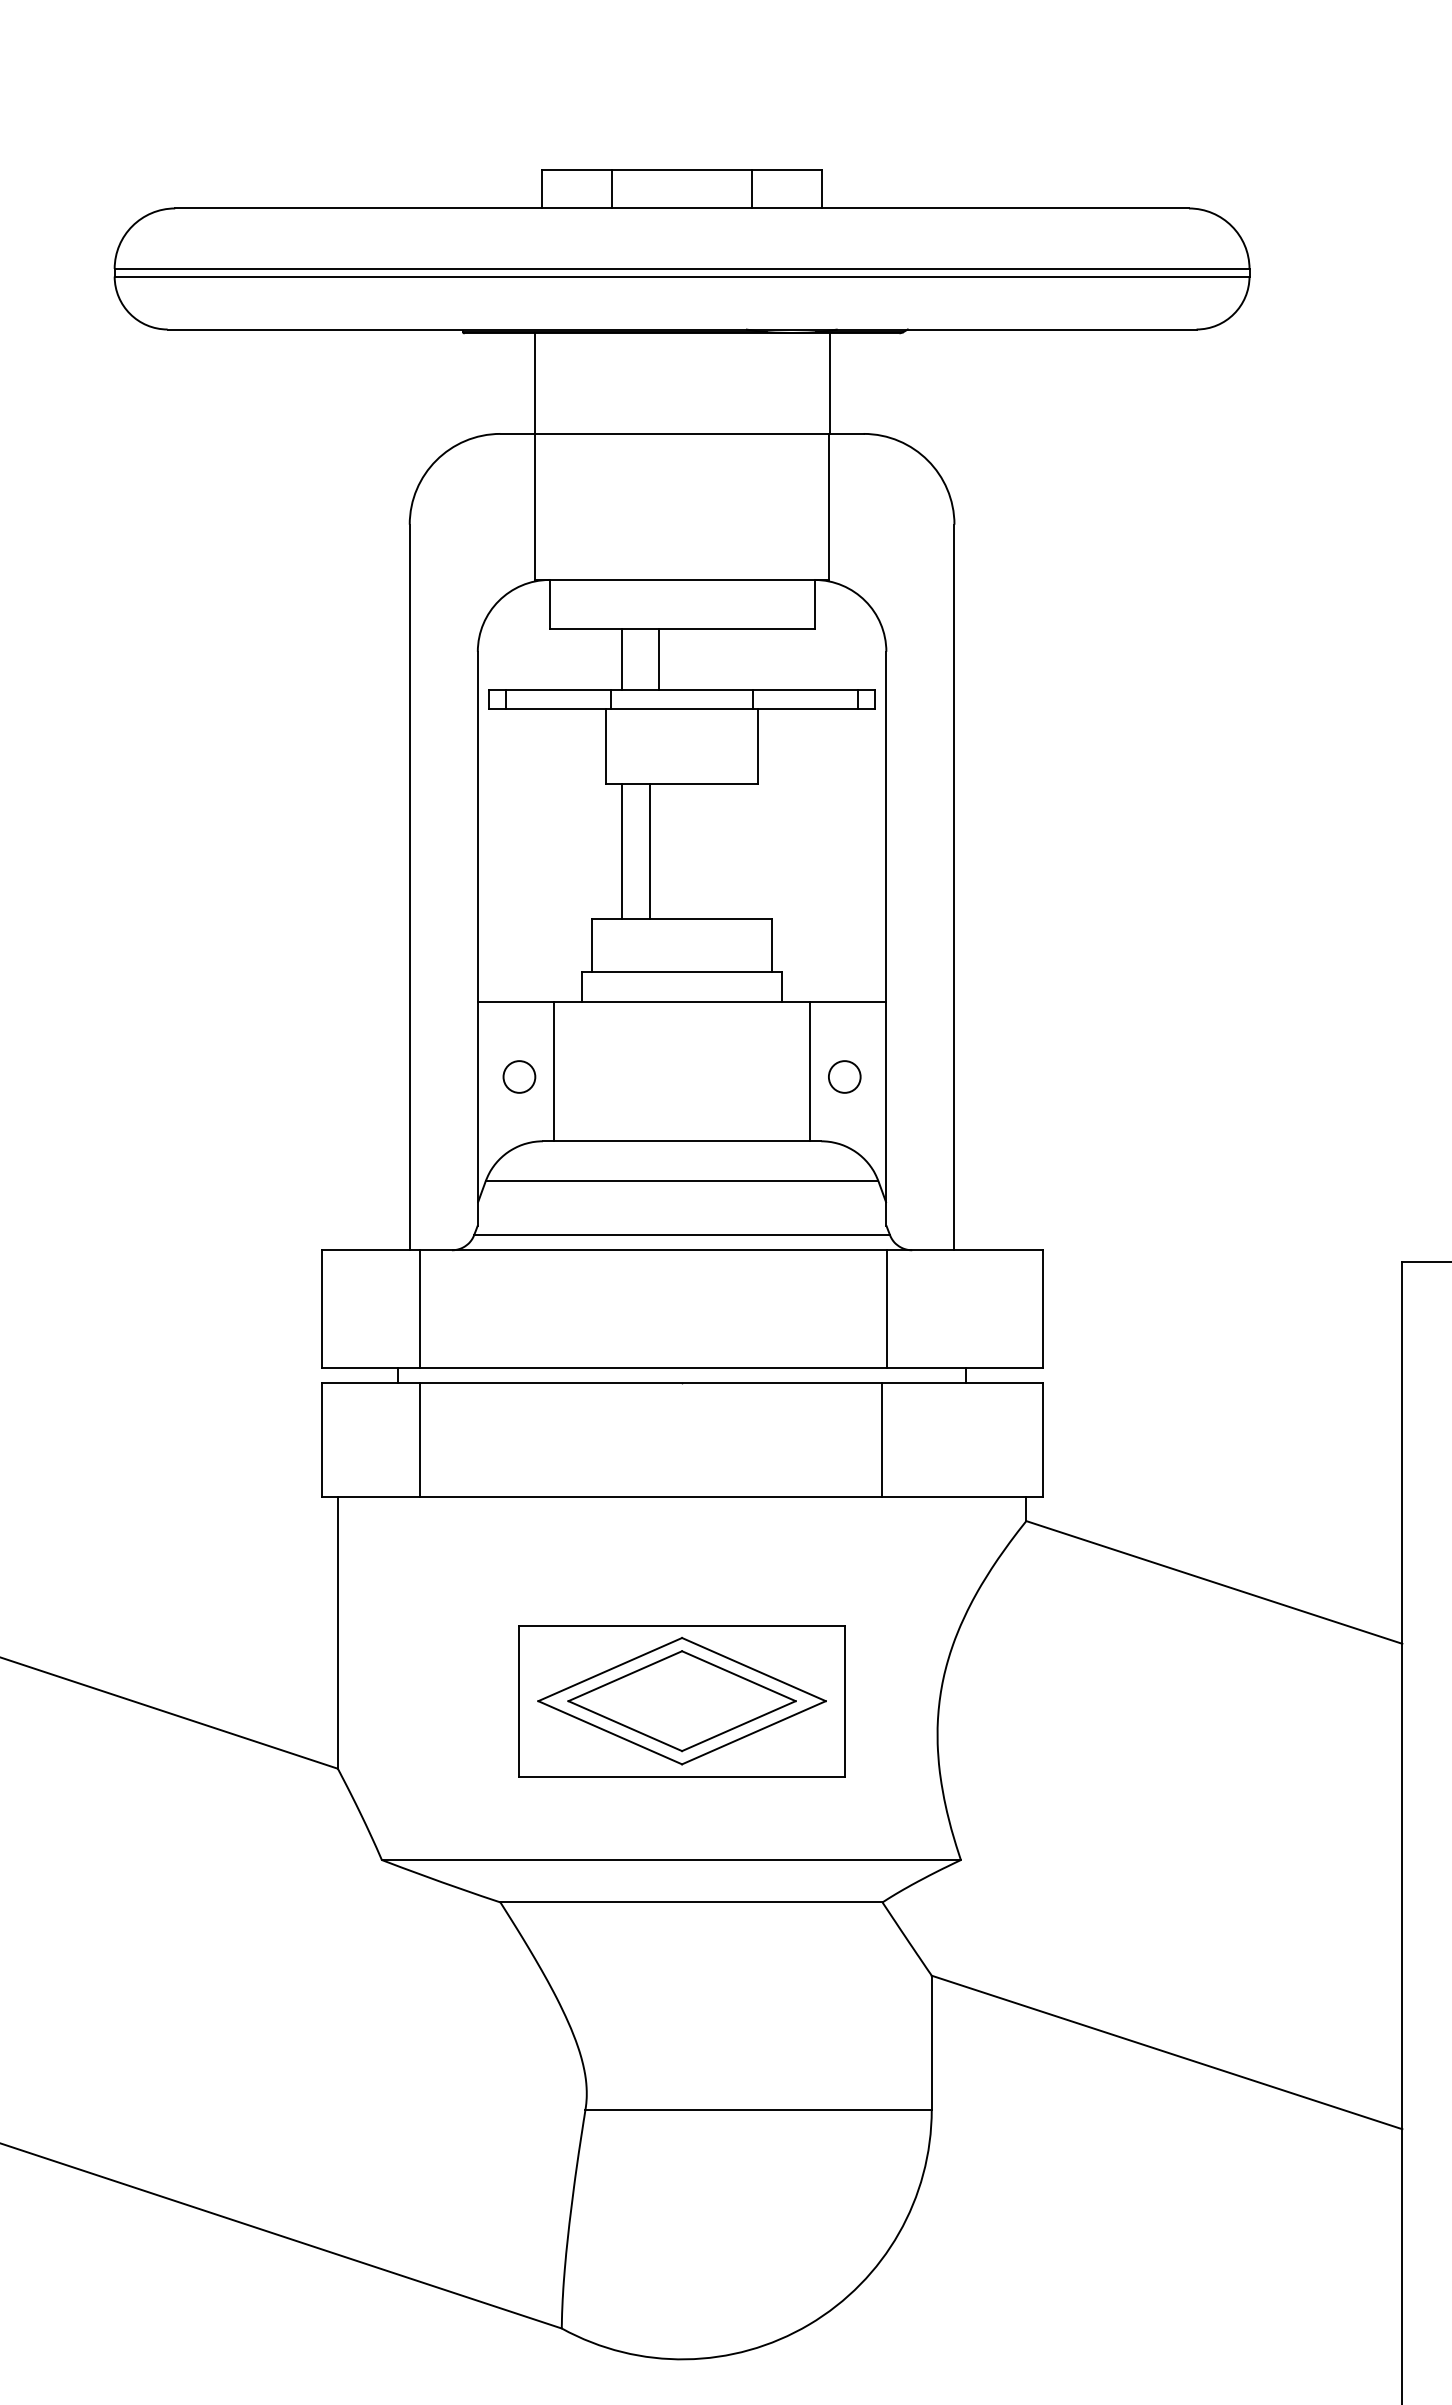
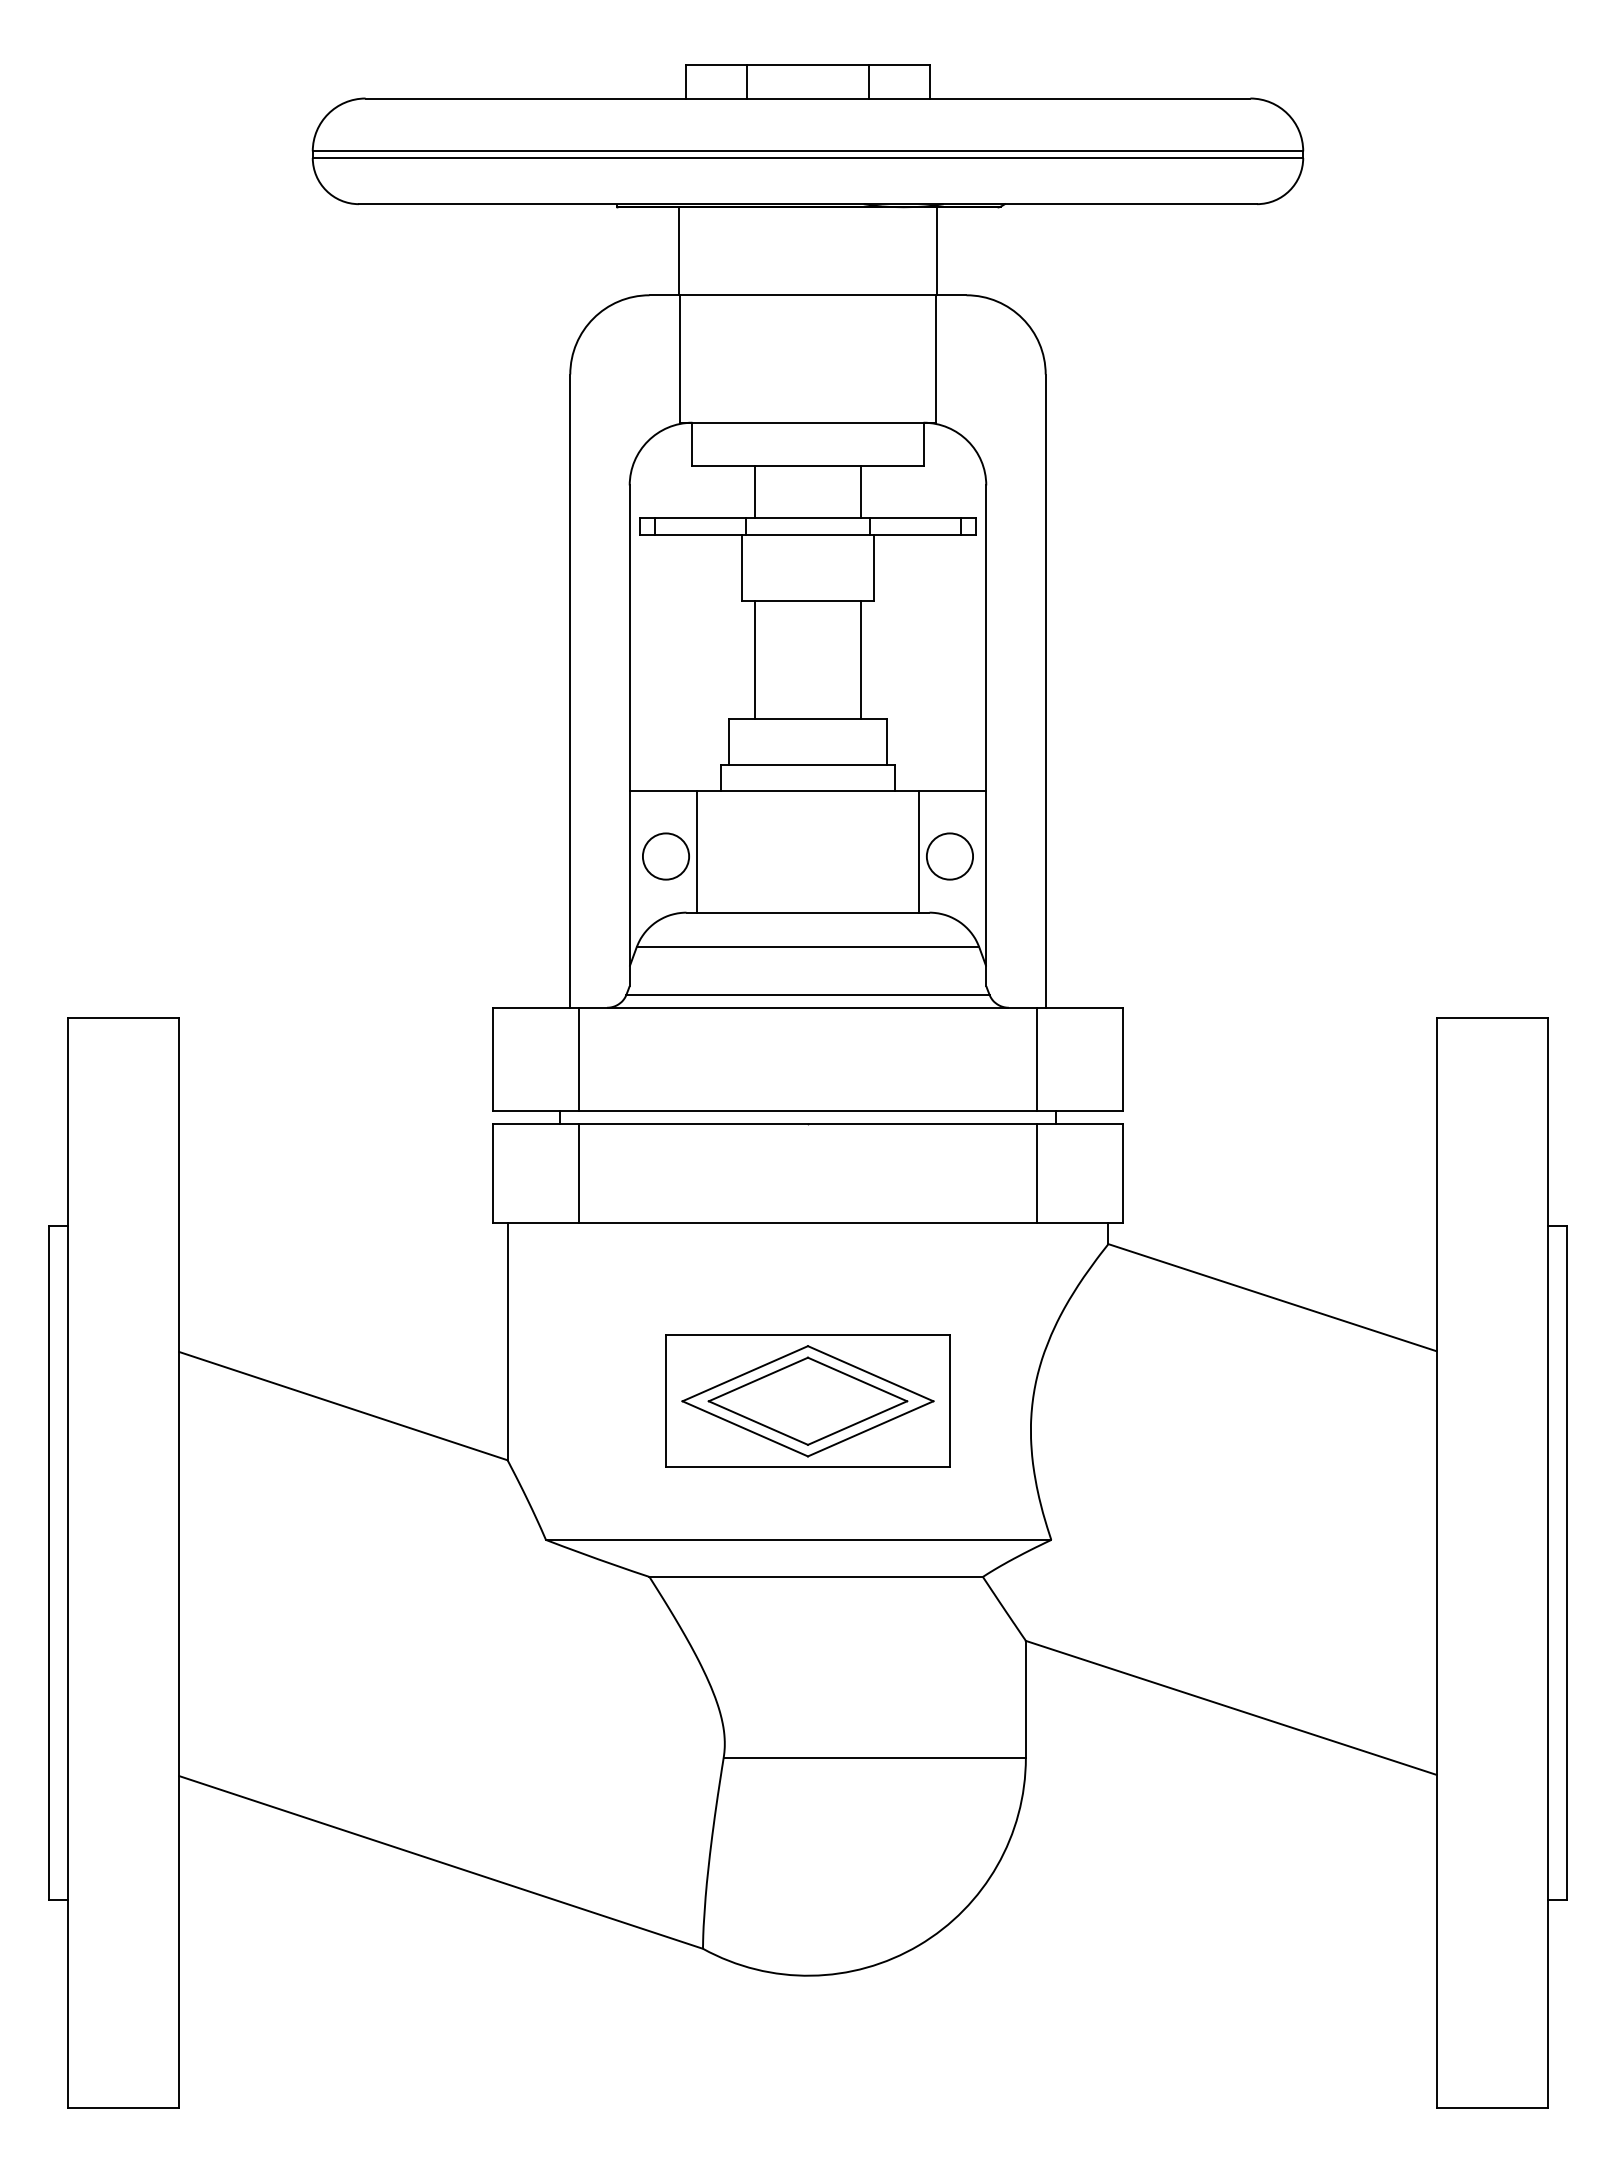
line: (658, 658) -> (860, 491), moved
line: (649, 851) -> (860, 659), moved
circle: (518, 1076) -> (665, 856), size x1.67
circle: (844, 1076) -> (949, 856), size x1.67
line: (886, 1308) -> (1036, 1058), moved
line: (882, 1440) -> (1036, 1173), moved

